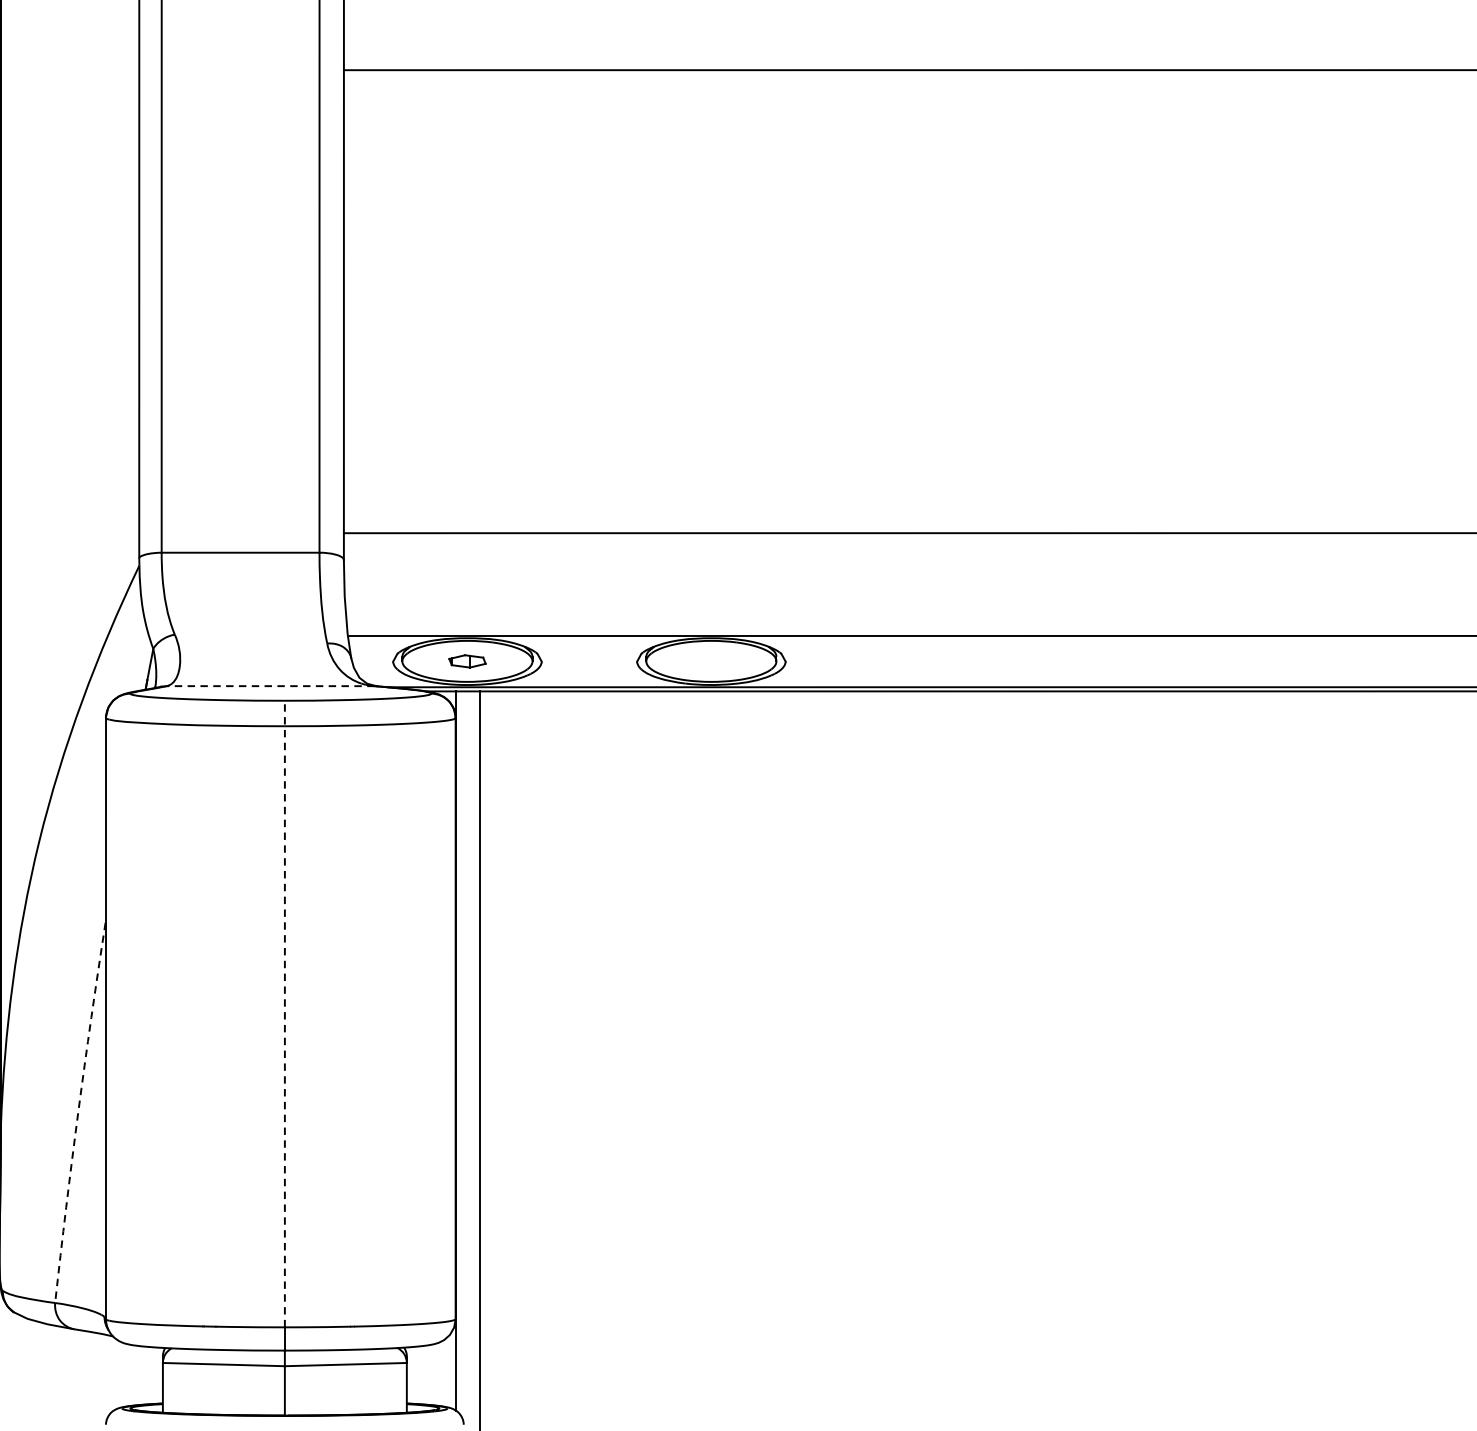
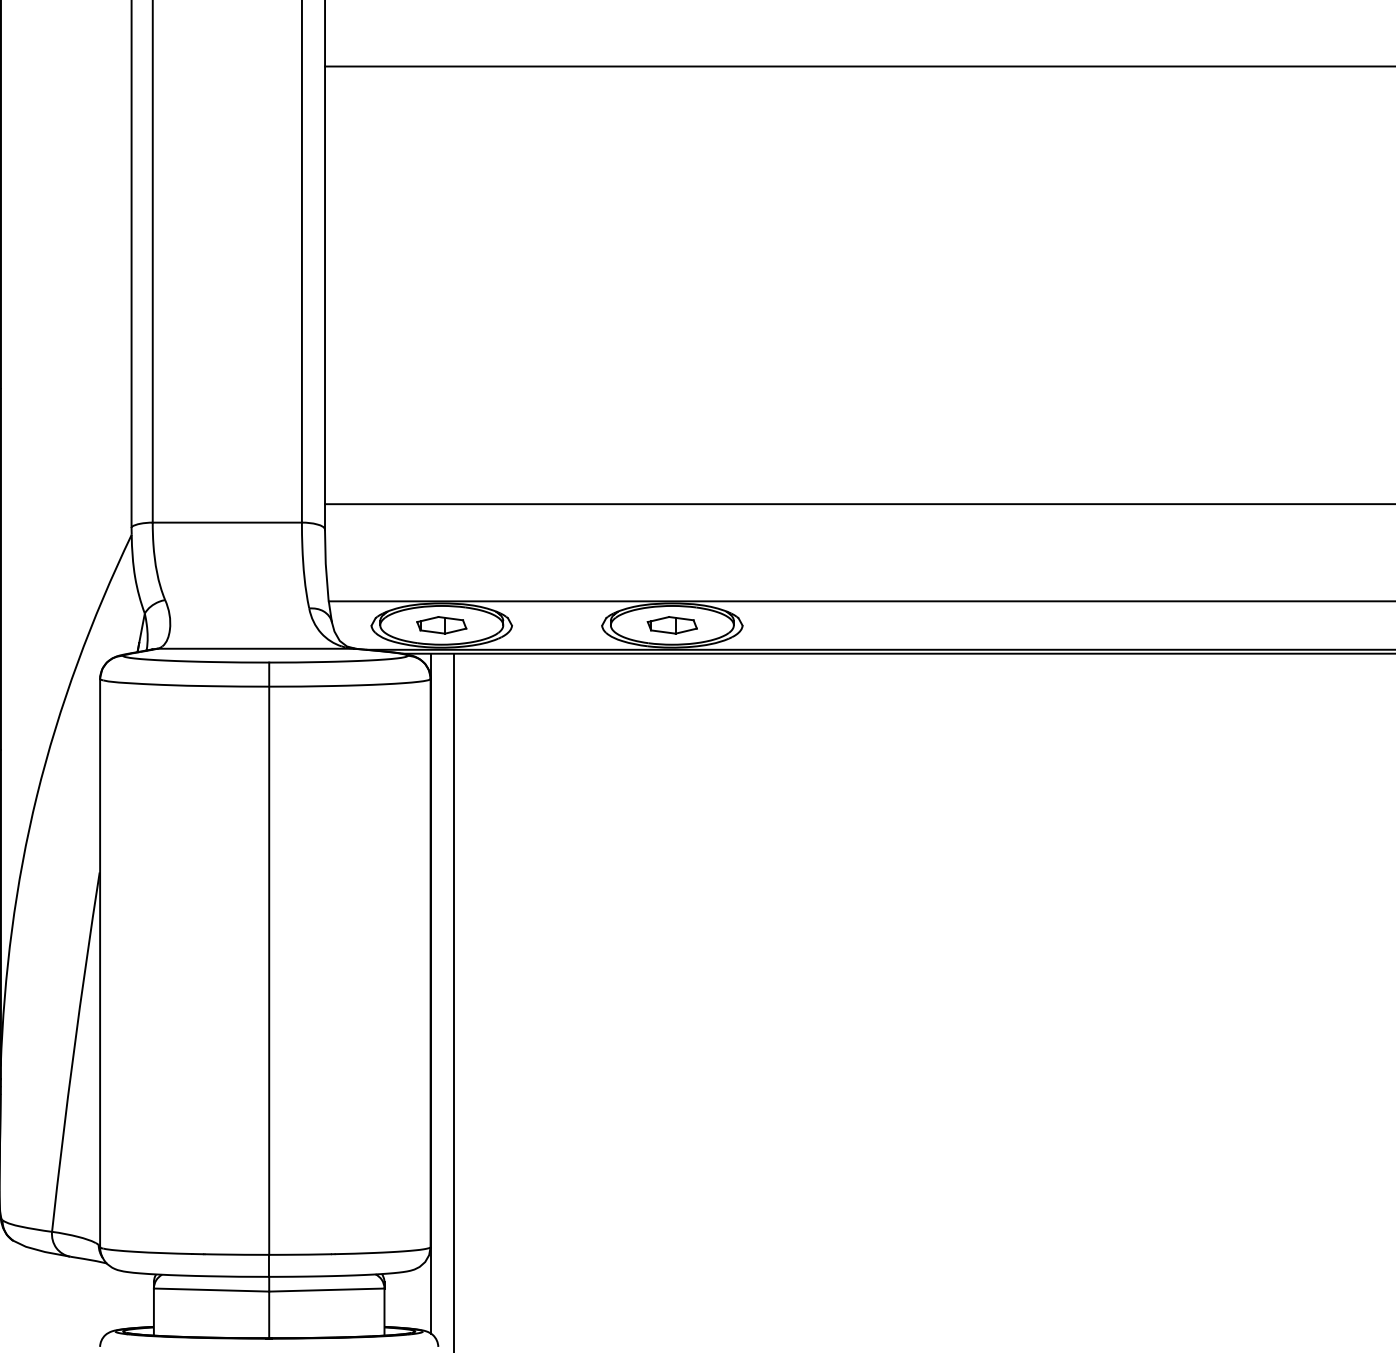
part: (467, 661) -> (441, 625), size x1.43
part: (710, 661) -> (671, 625), added
line: (270, 685) -> (255, 648), dashed -> solid
line: (285, 1013) -> (269, 958), dashed -> solid
arc: (77, 1112) -> (73, 1051), dashed -> solid

